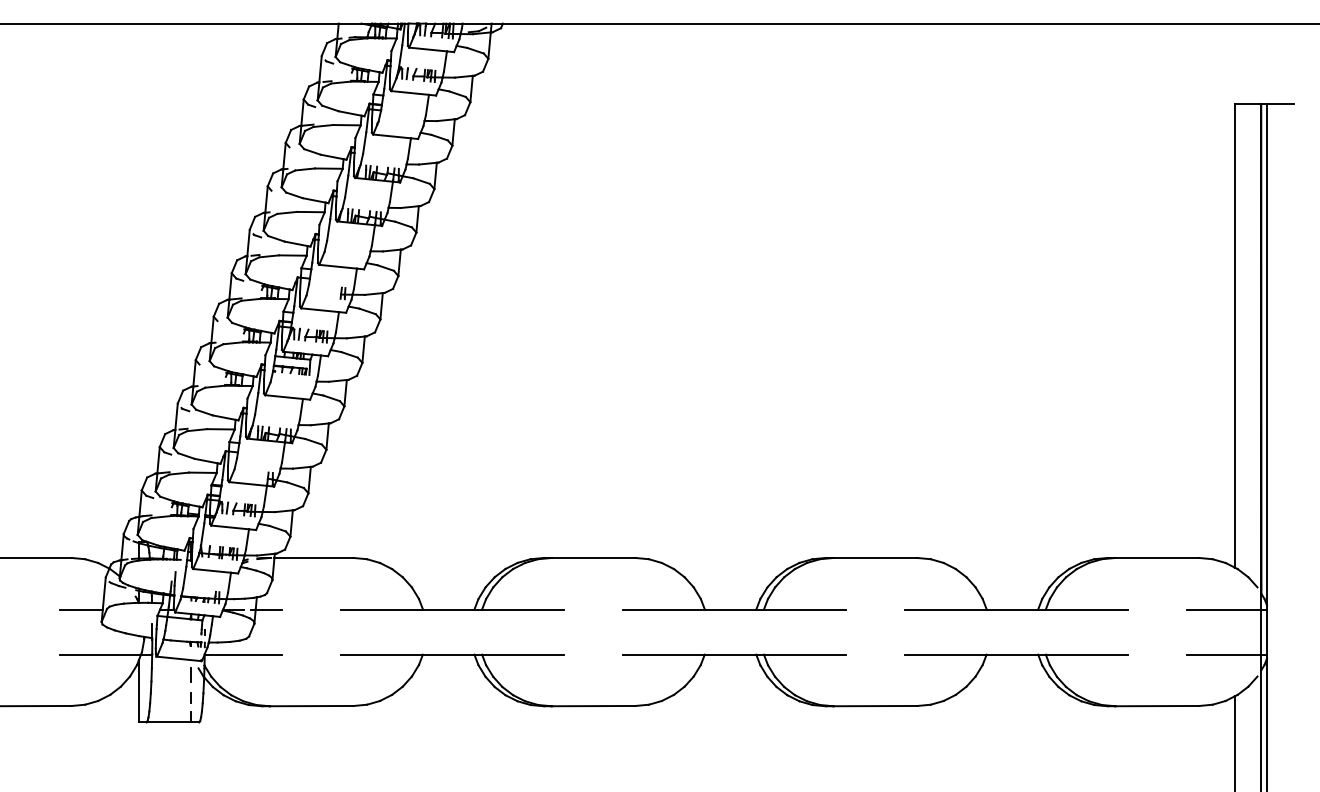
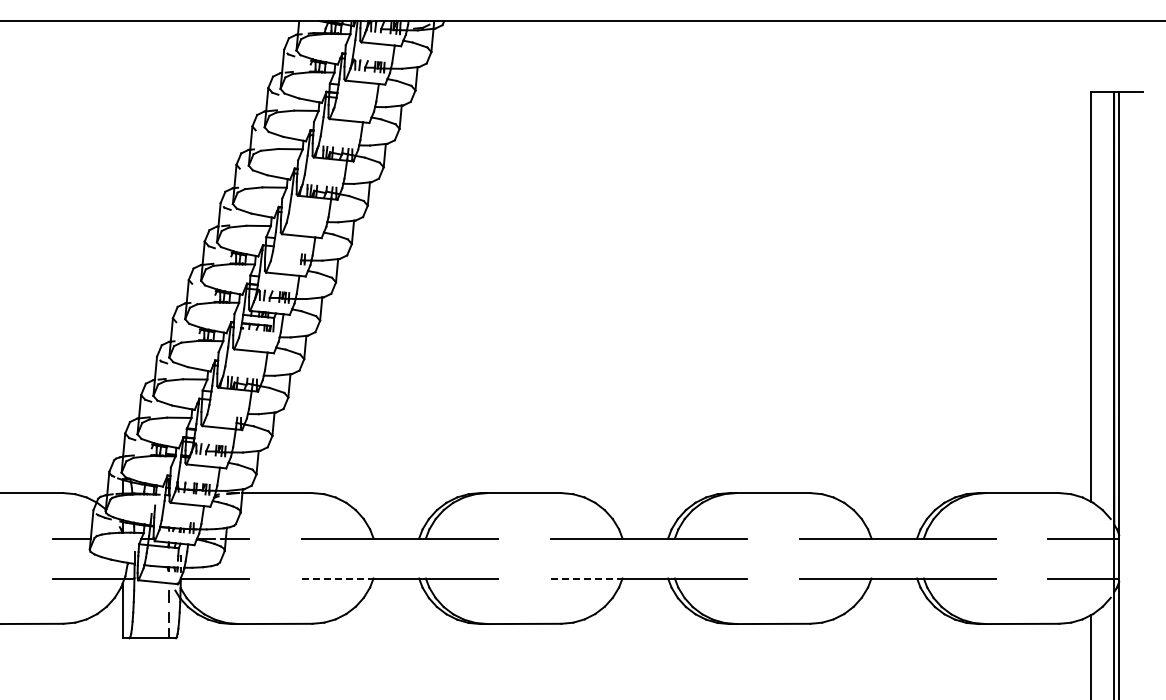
line: (383, 654) -> (338, 578), solid -> dashed
line: (665, 654) -> (587, 578), solid -> dashed

